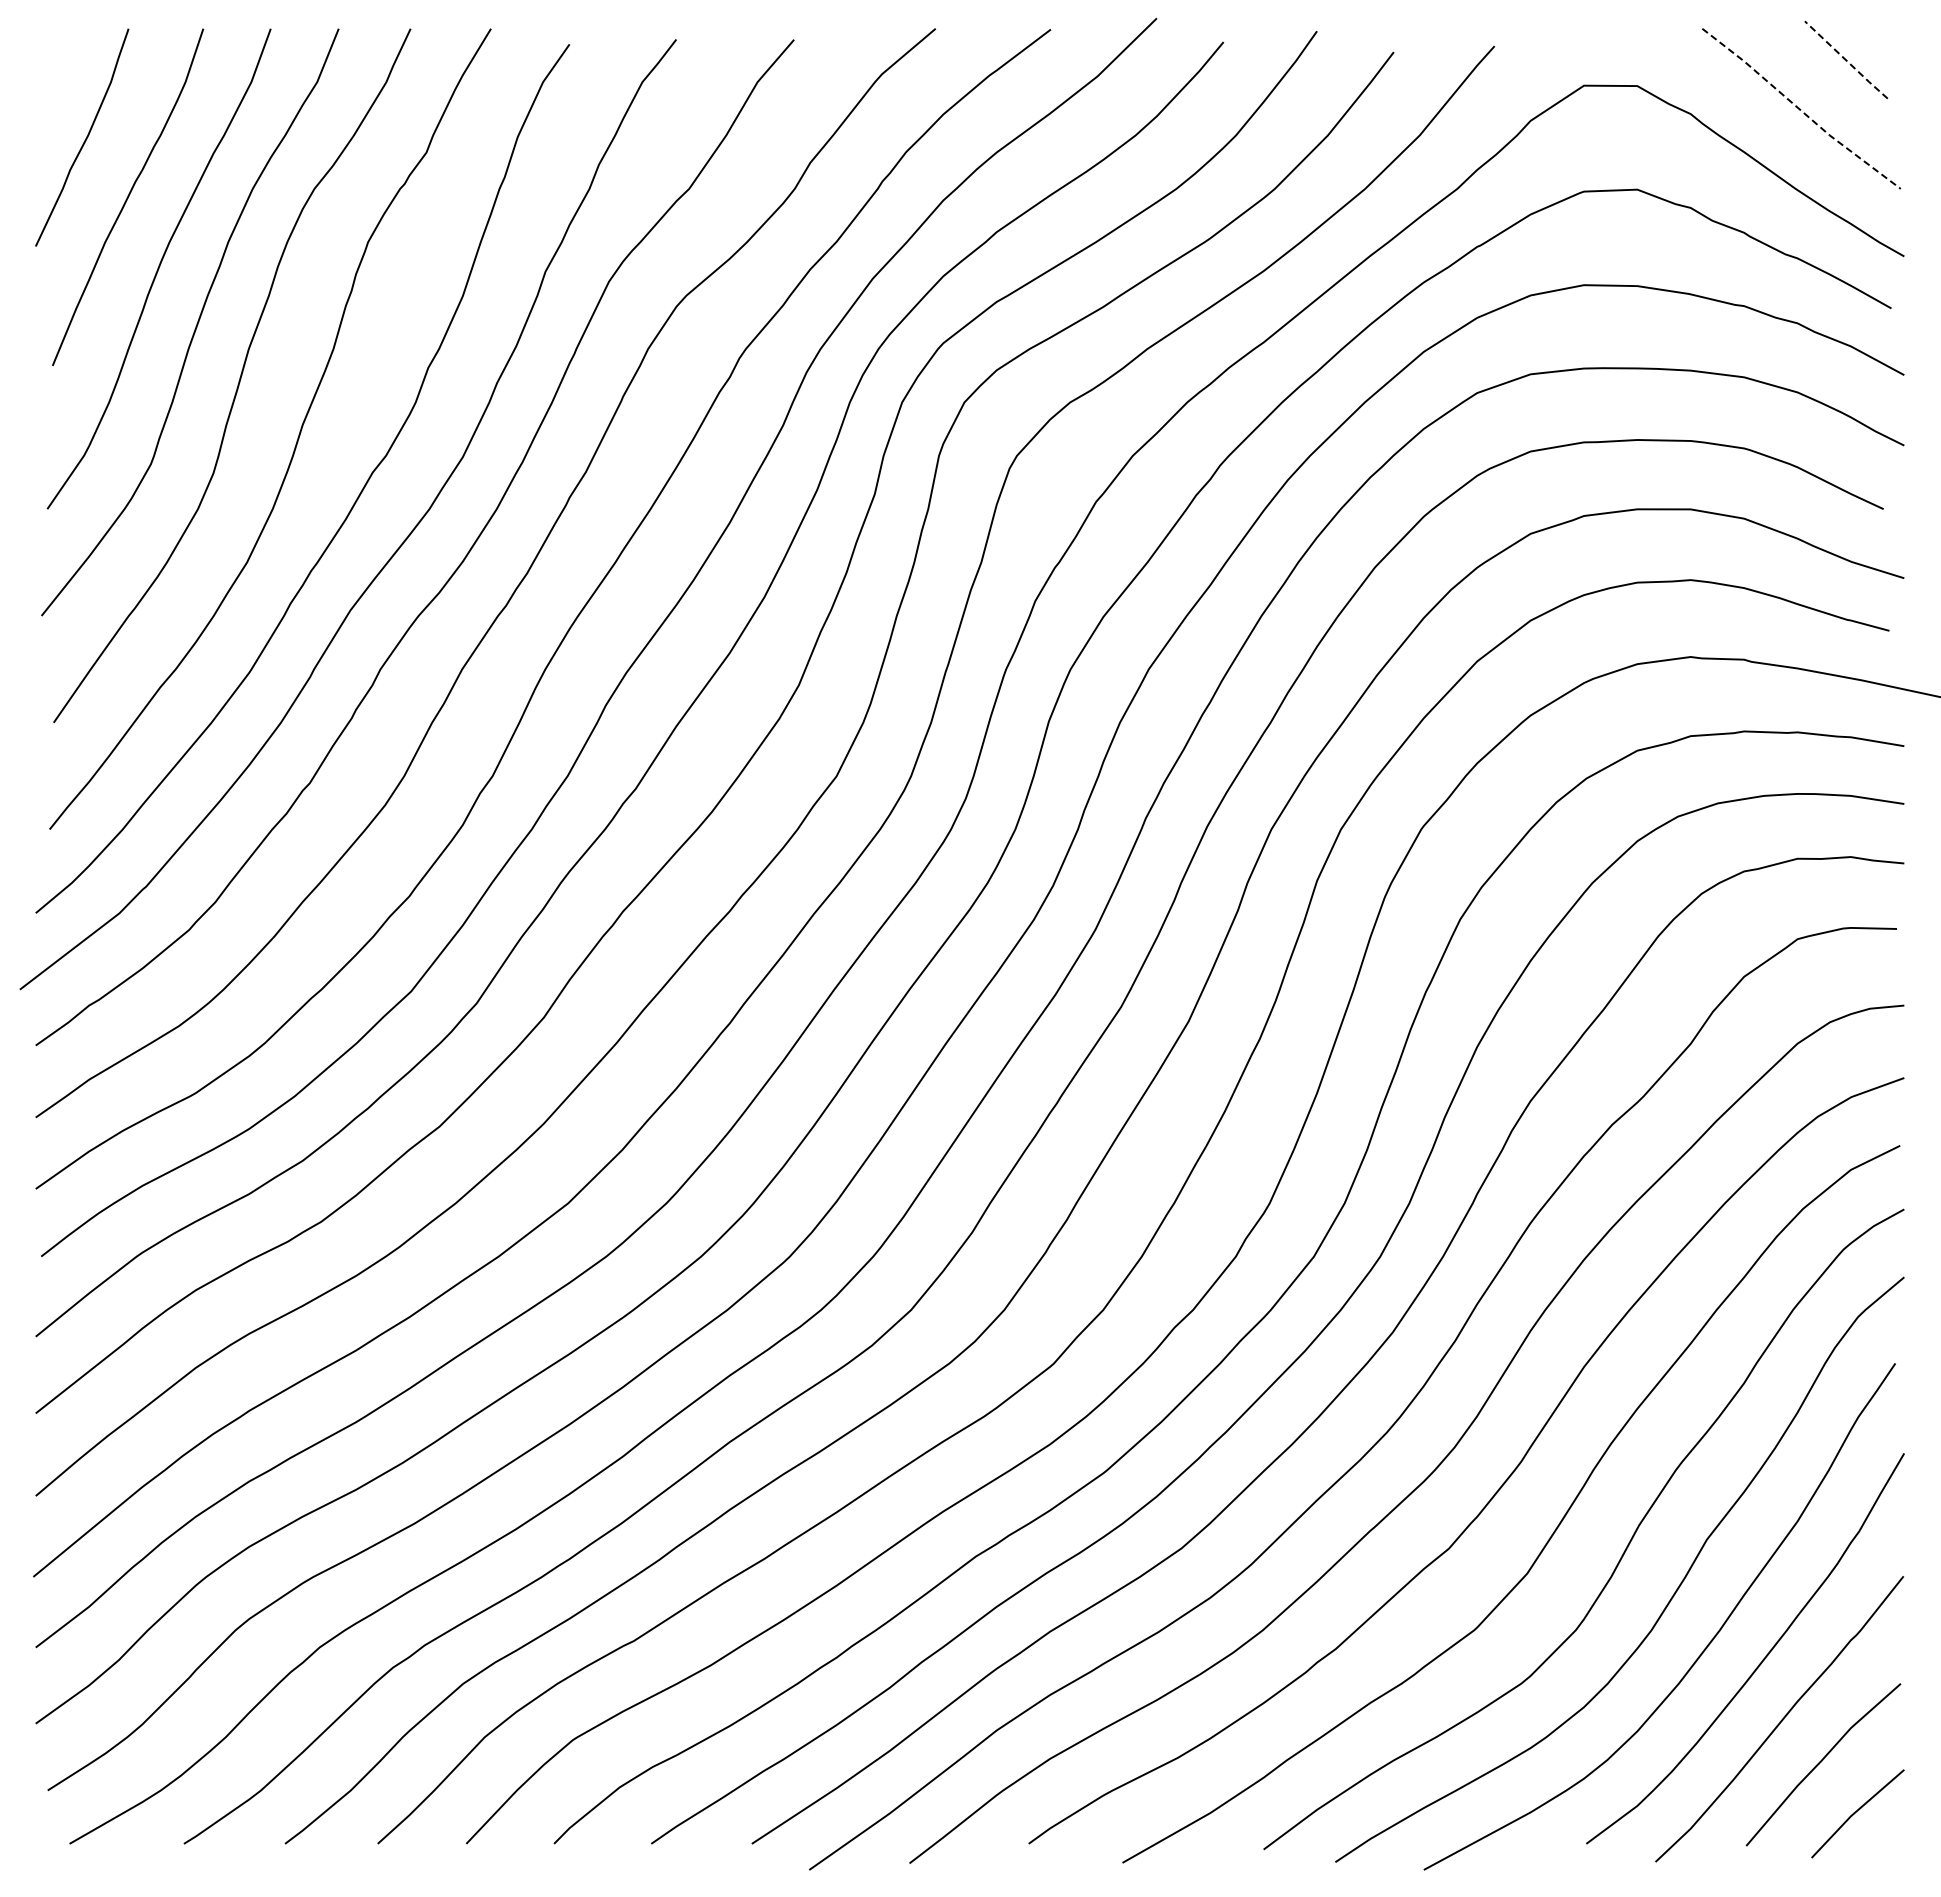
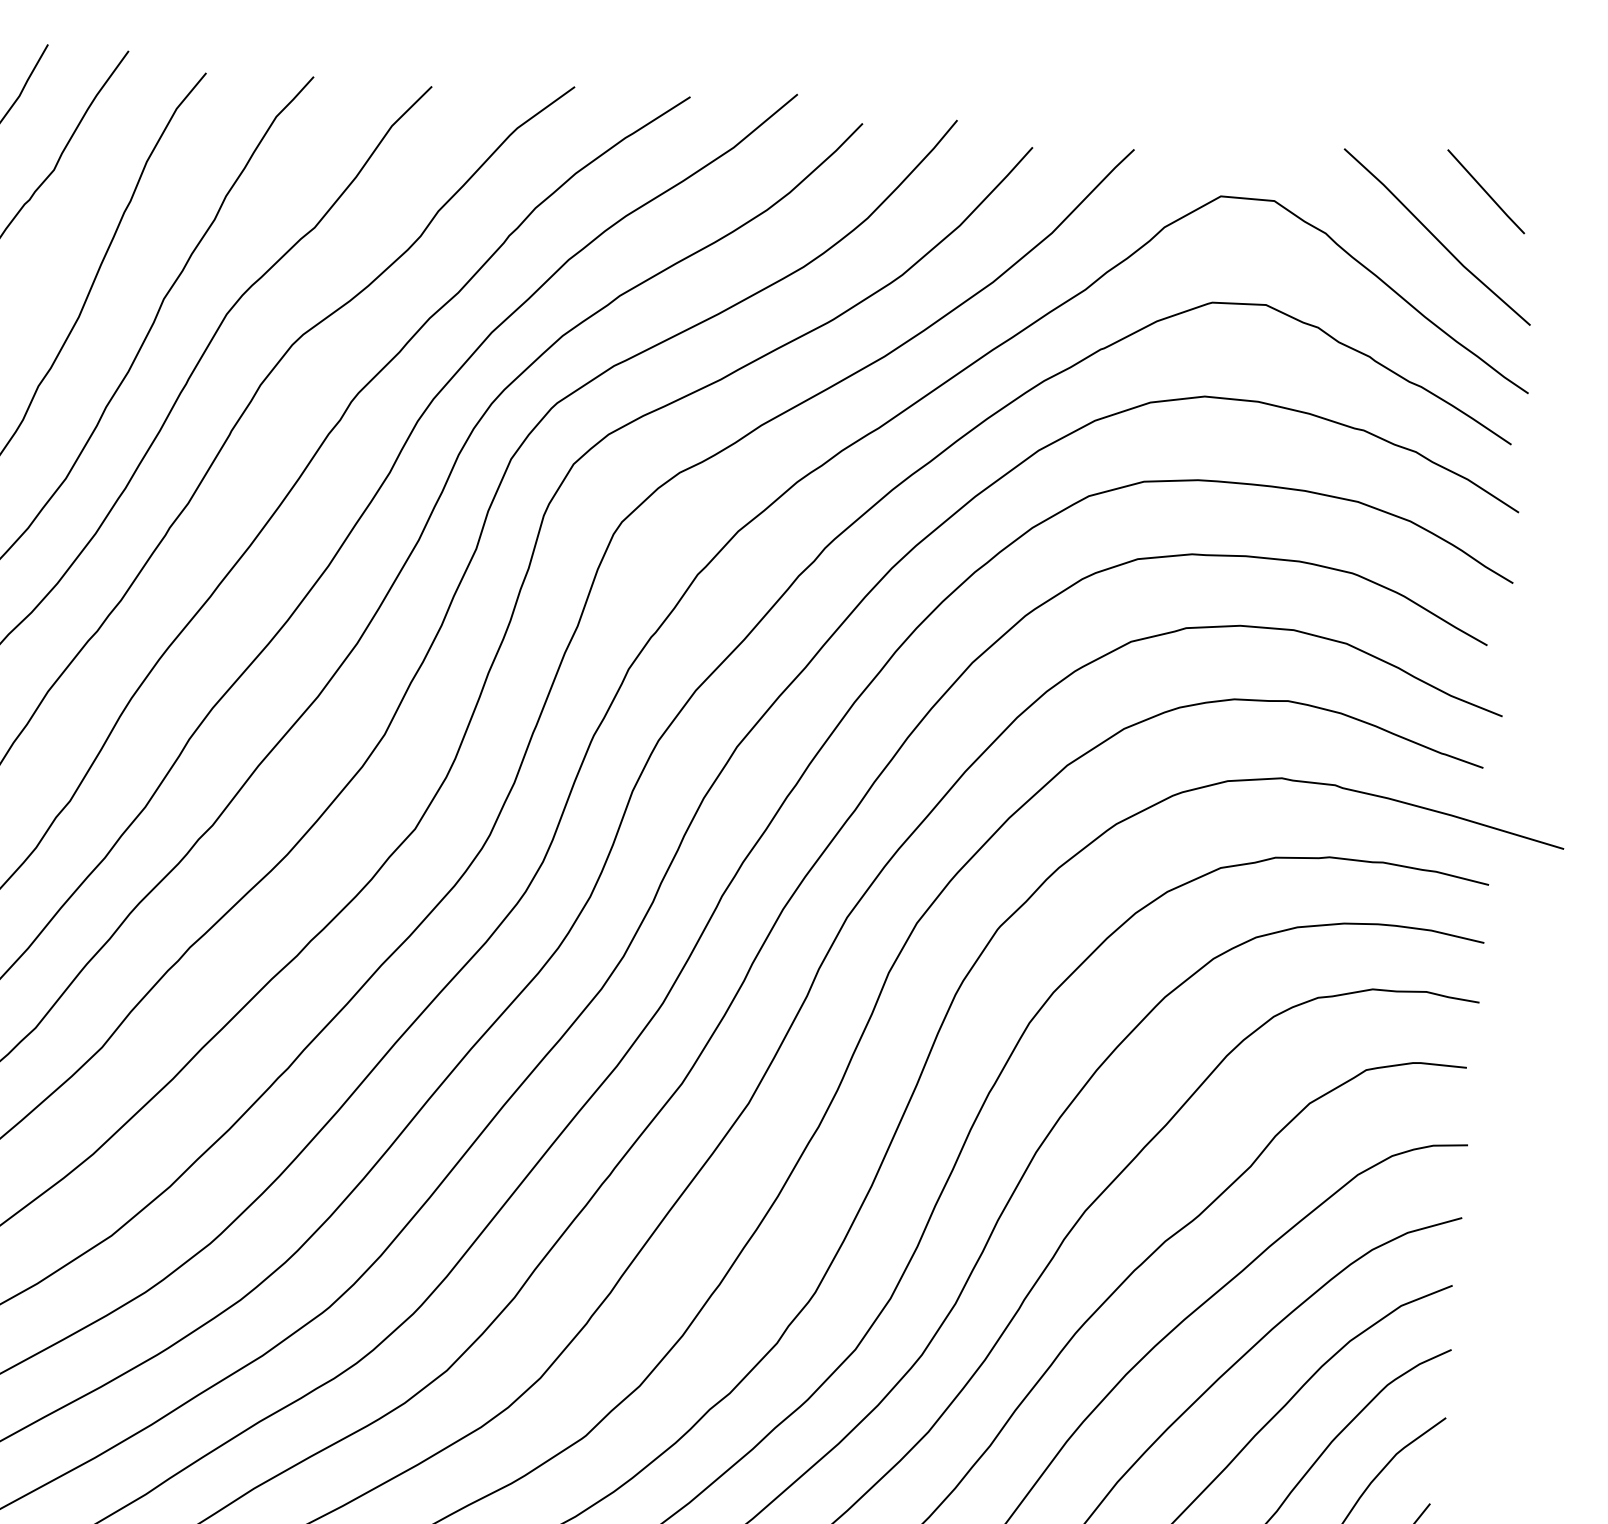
line: (1846, 60) -> (1486, 192), dashed -> solid
line: (1800, 110) -> (1436, 238), dashed -> solid

